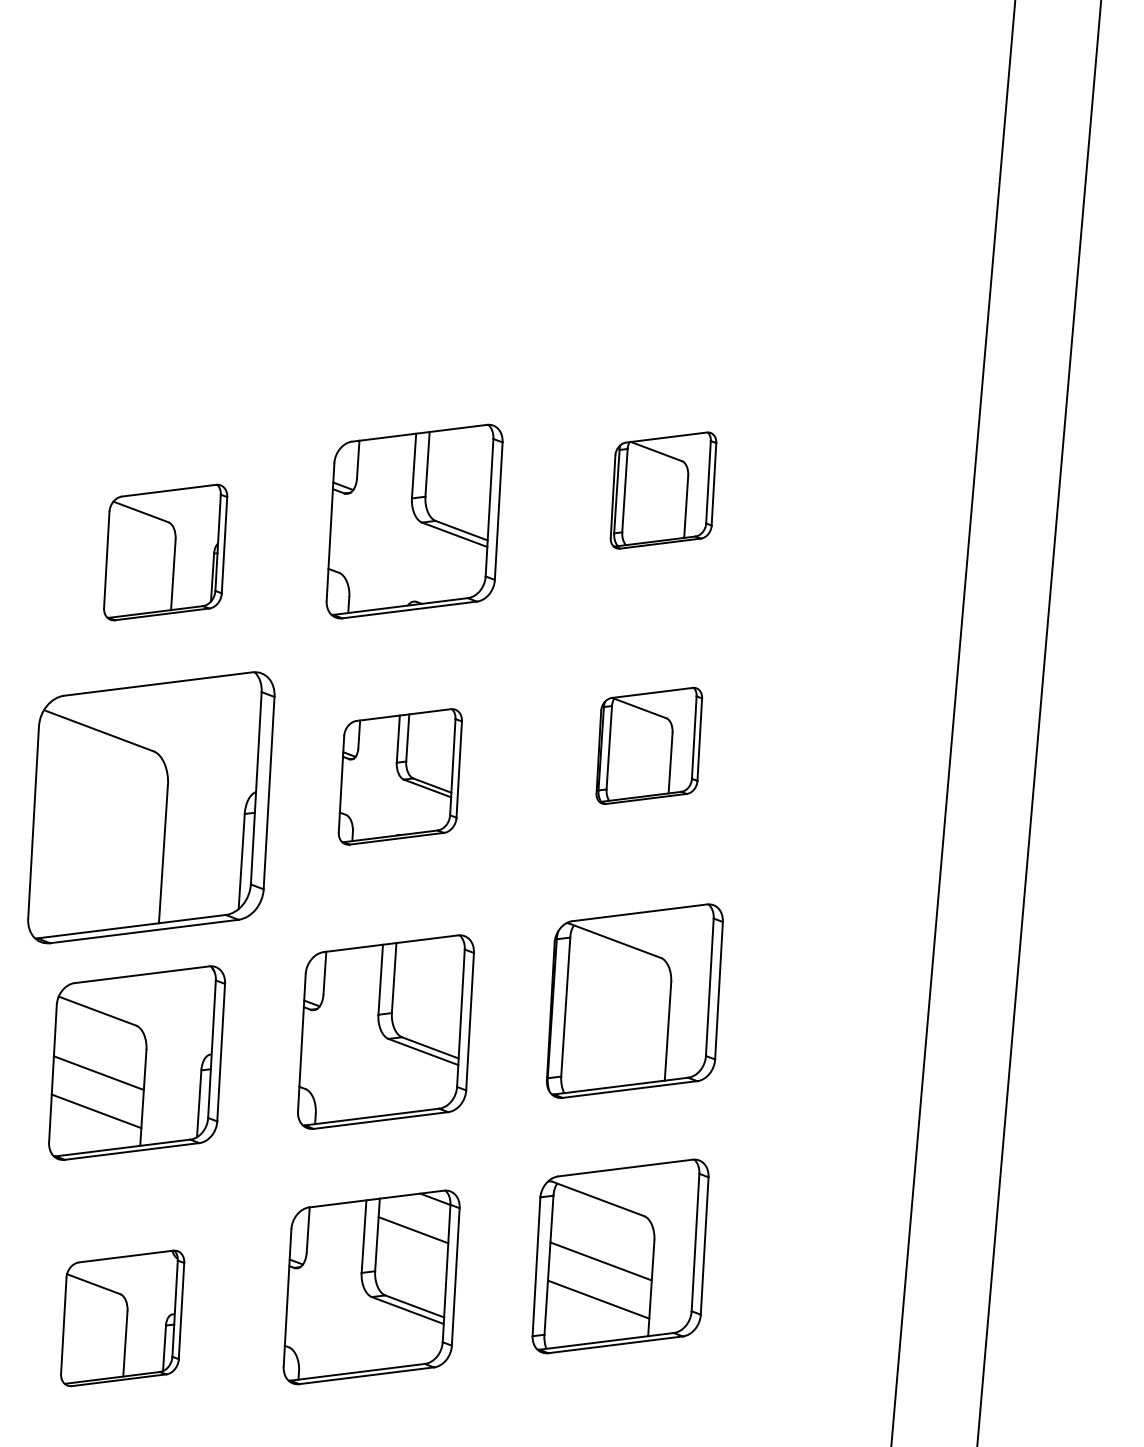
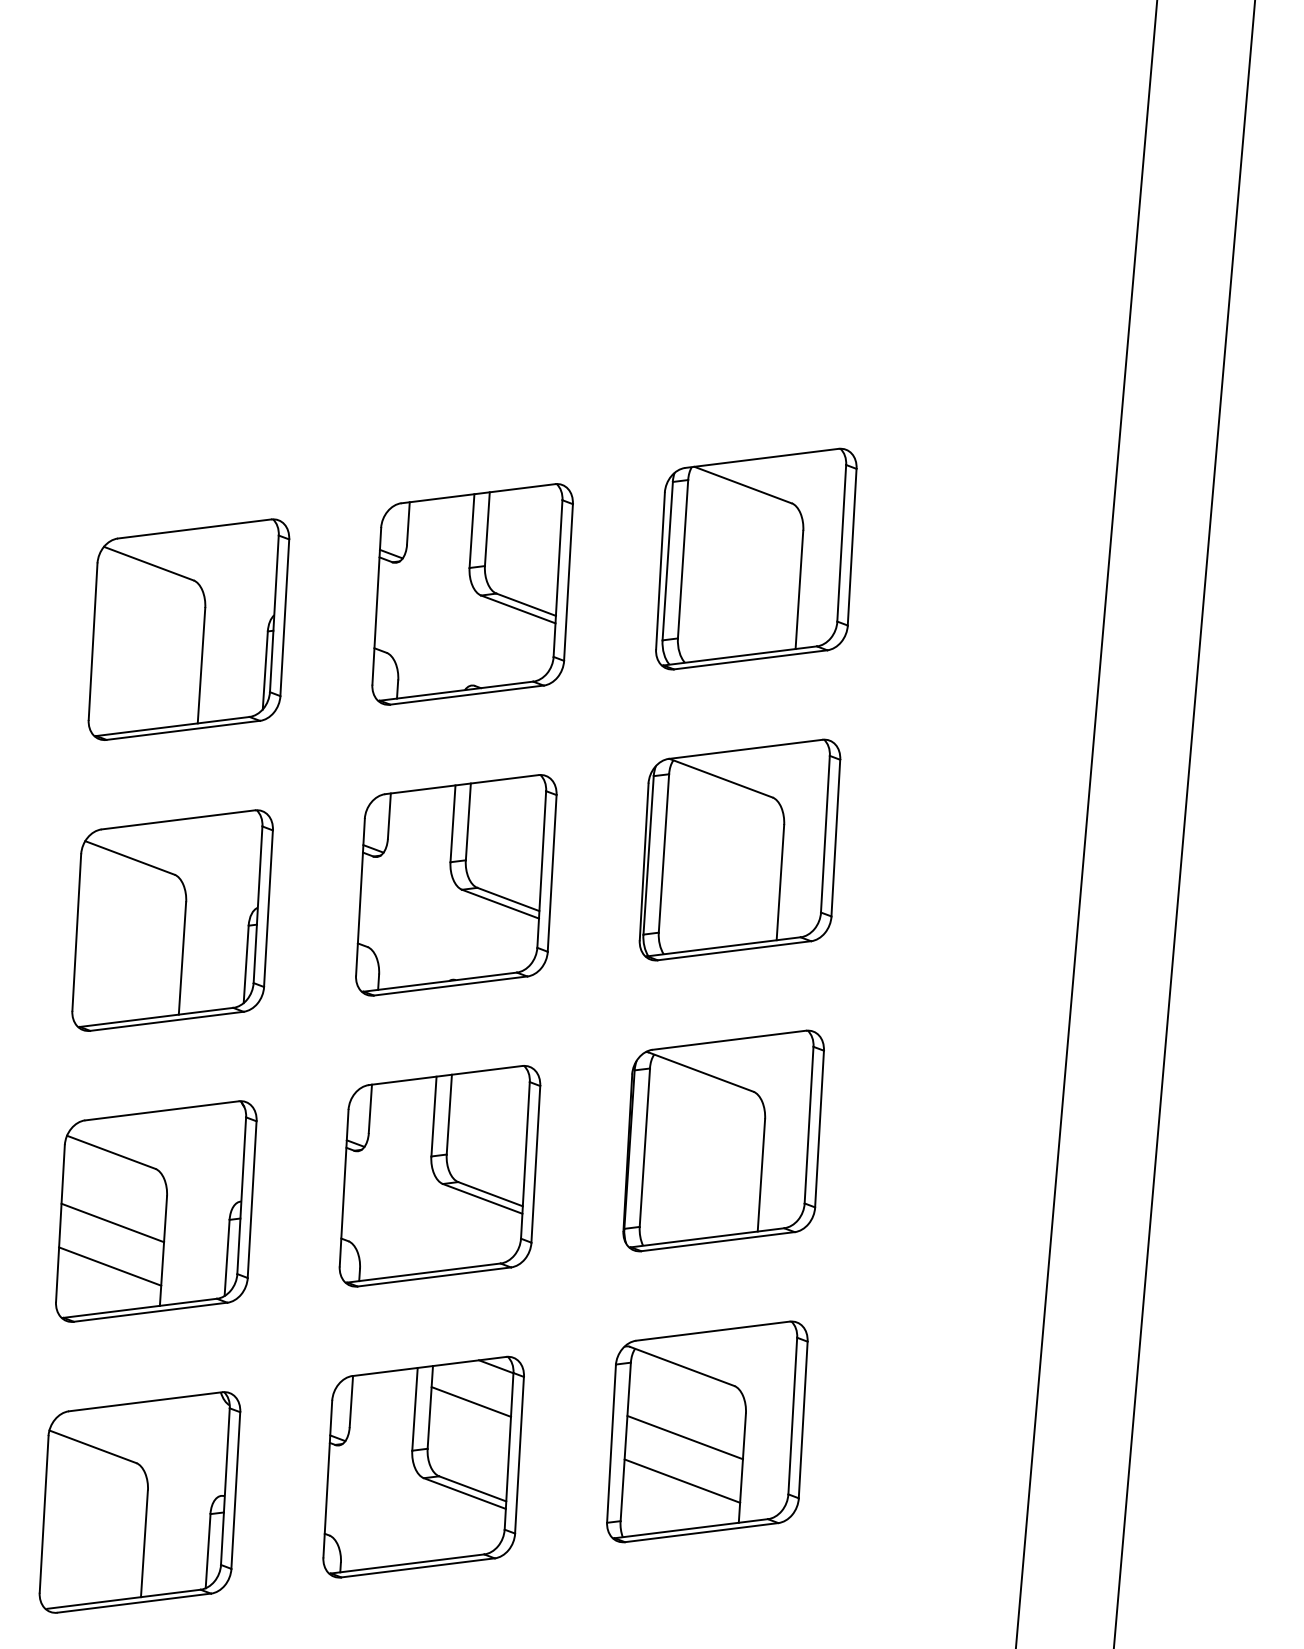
part: (663, 490) -> (756, 558), size x1.67
part: (165, 552) -> (188, 629), size x1.43
part: (649, 745) -> (740, 849), size x1.67
part: (400, 776) -> (456, 884), size x1.43
part: (151, 807) -> (172, 920), size x0.71
part: (122, 1318) -> (139, 1502), size x1.43

